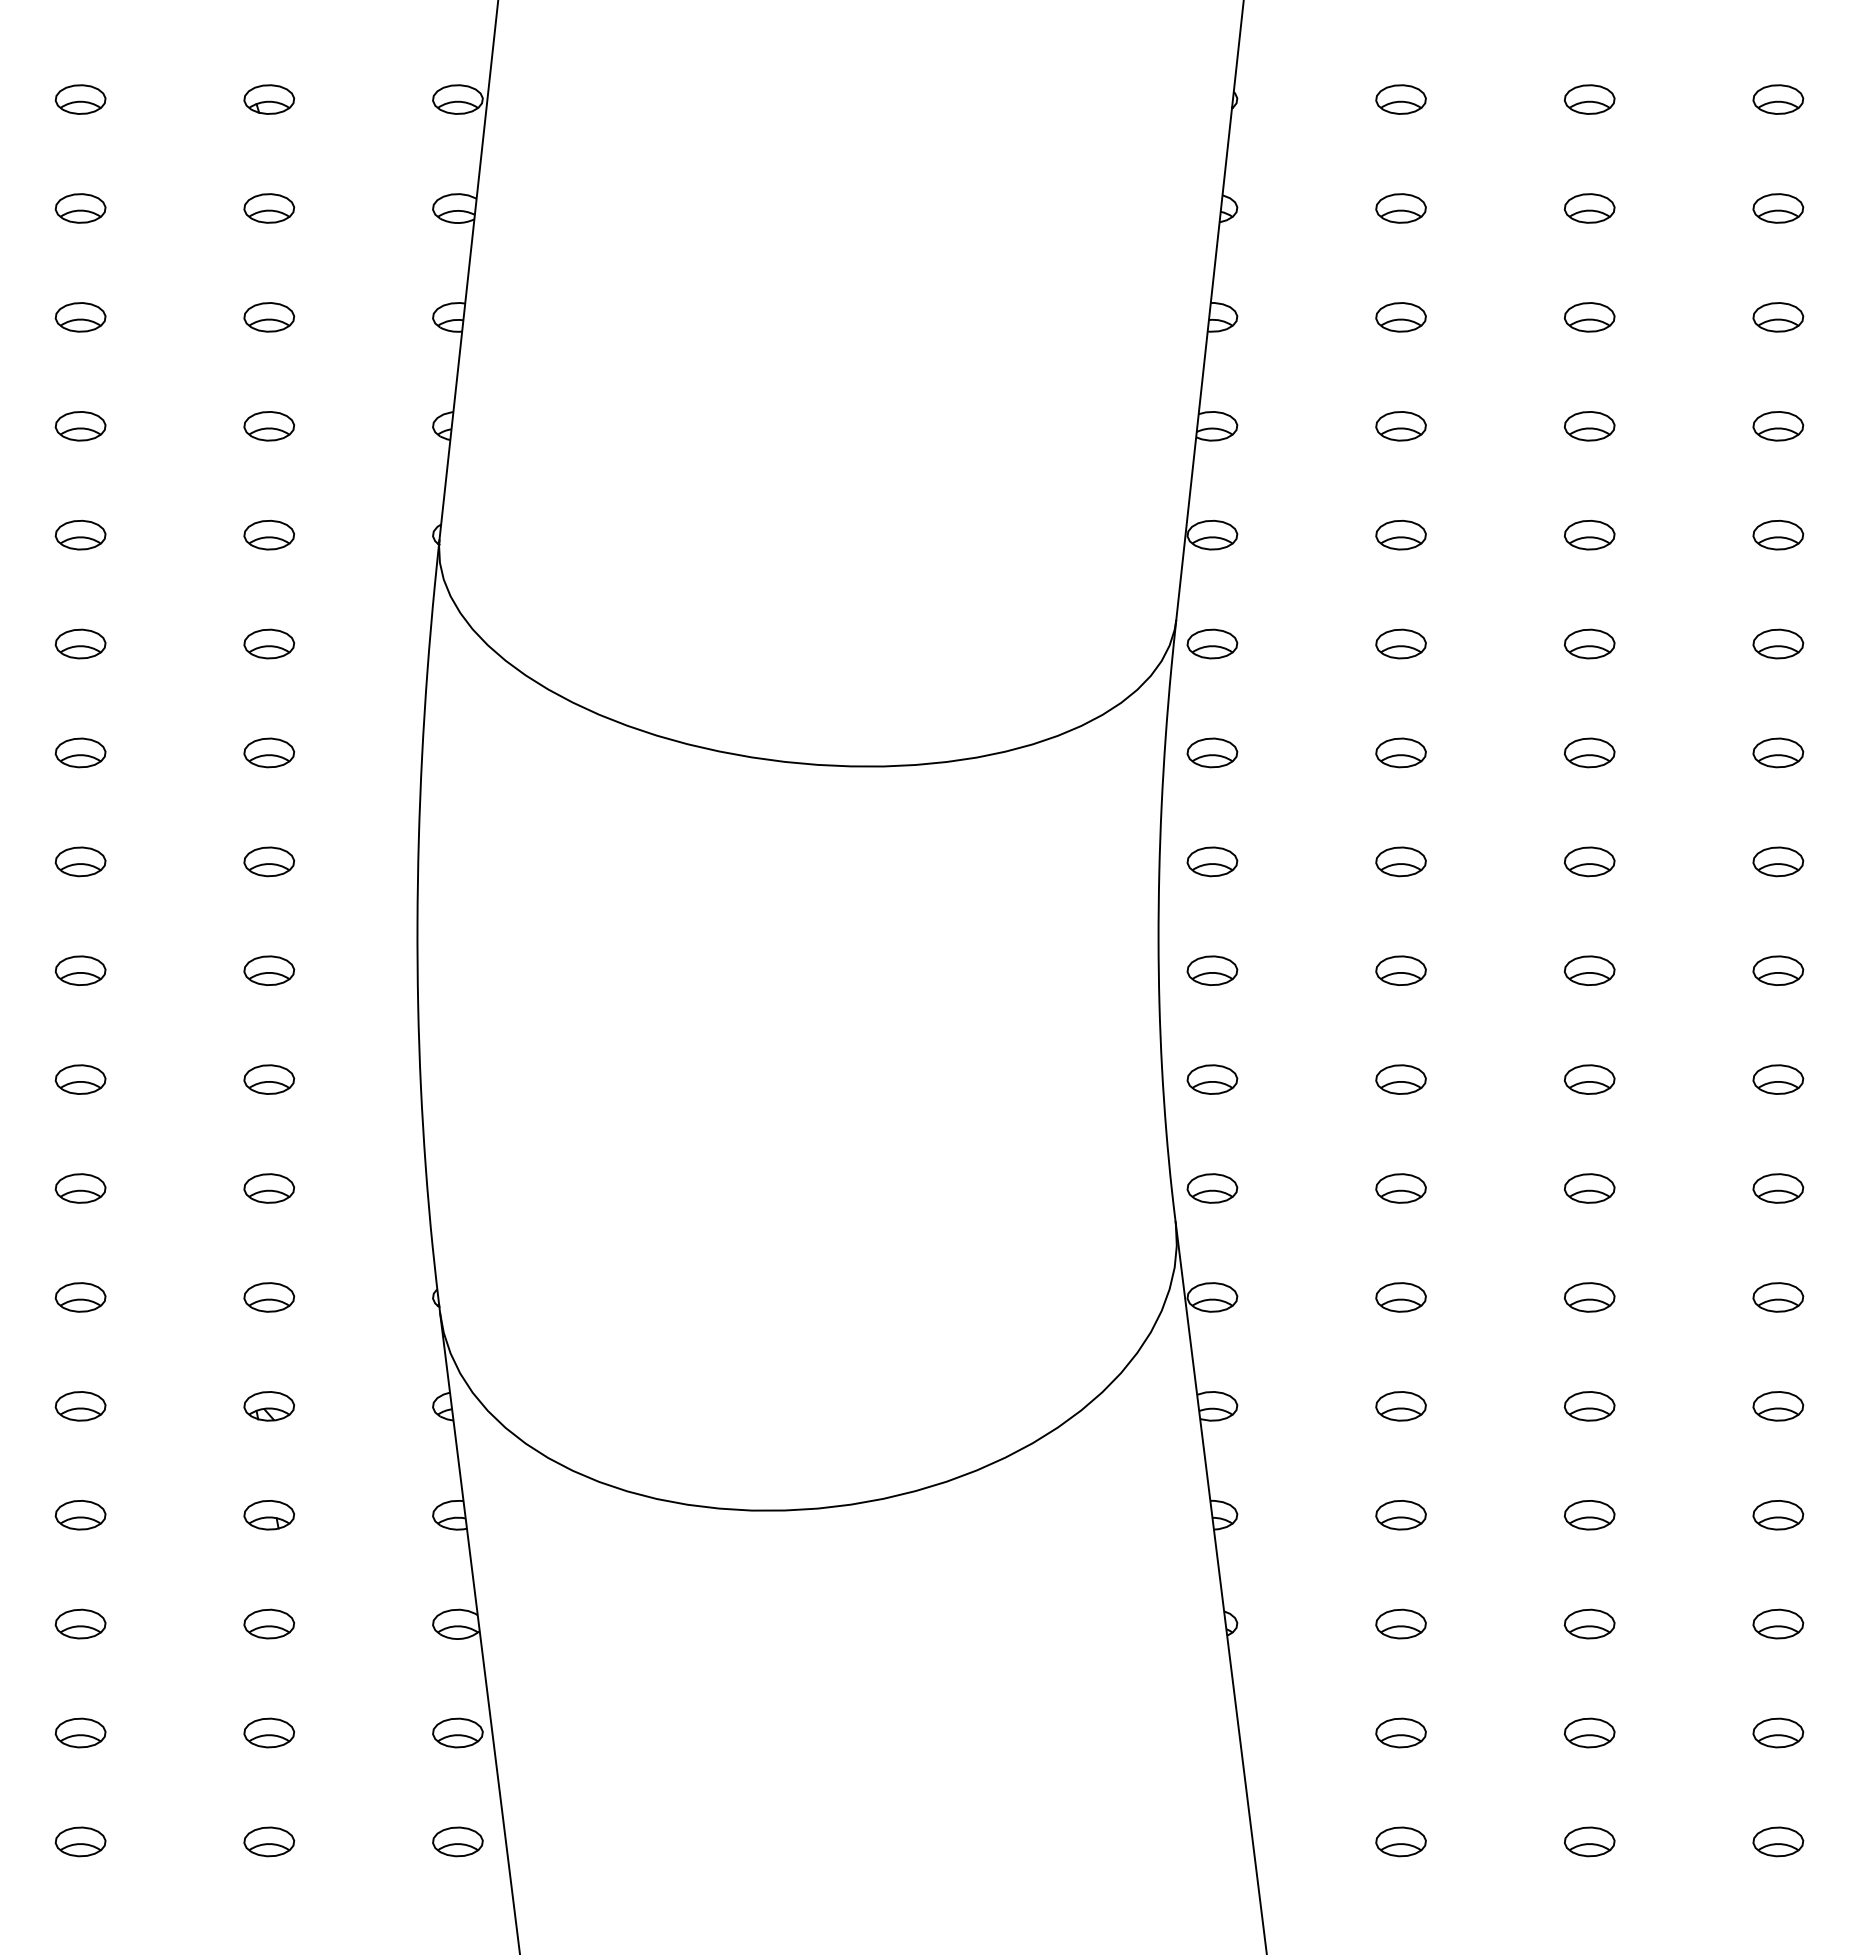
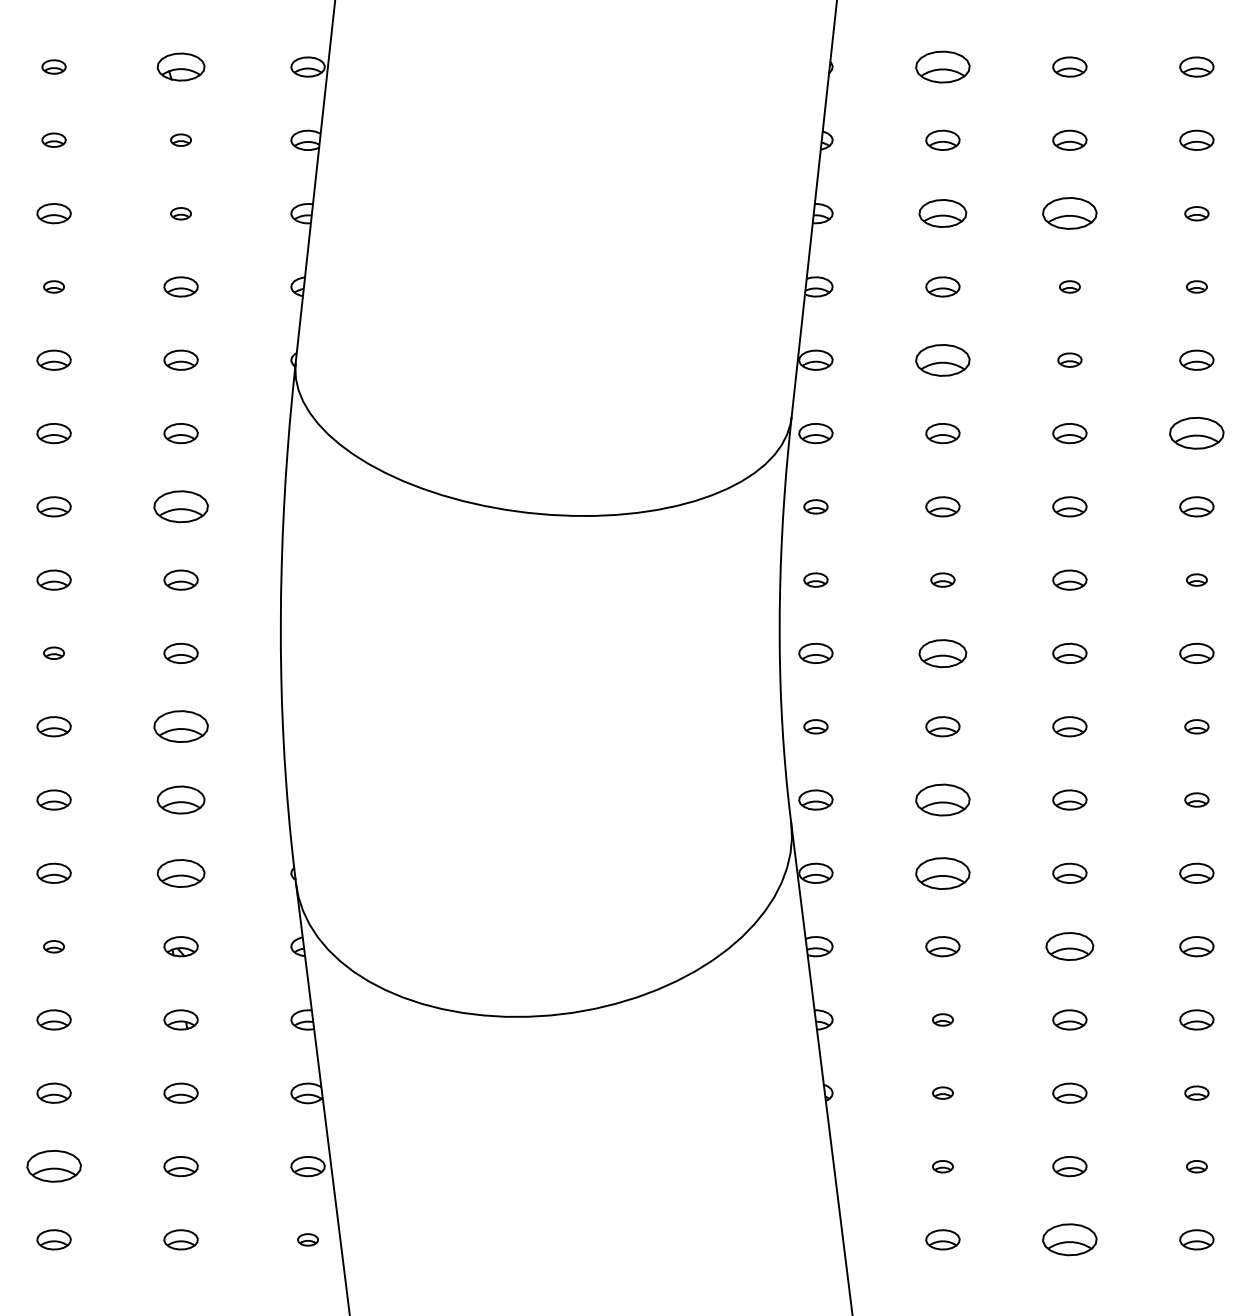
part: (79, 98) -> (53, 66), size x0.7
part: (268, 98) -> (180, 66), size x1.4
part: (1400, 98) -> (942, 66), size x1.6
part: (79, 207) -> (53, 139), size x0.7
part: (268, 207) -> (180, 139), size x0.6
part: (268, 317) -> (180, 213), size x0.6
part: (1400, 317) -> (942, 213), size x1.4
part: (1589, 317) -> (1069, 213), size x1.6
part: (1777, 317) -> (1196, 213), size x0.7
part: (79, 425) -> (53, 286), size x0.6
part: (1589, 425) -> (1069, 286), size x0.6
part: (1777, 425) -> (1196, 286), size x0.6
part: (1400, 534) -> (942, 359), size x1.6
part: (1589, 534) -> (1069, 359), size x0.7
part: (1777, 643) -> (1196, 433), size x1.6
part: (268, 752) -> (180, 506), size x1.6
part: (1211, 752) -> (815, 506), size x0.7
part: (1211, 860) -> (815, 579), size x0.7
part: (1400, 860) -> (942, 579), size x0.7
part: (1777, 860) -> (1196, 579), size x0.6
part: (79, 969) -> (53, 652), size x0.6
part: (1400, 969) -> (942, 652), size x1.4
part: (268, 1079) -> (180, 726), size x1.6
part: (1211, 1079) -> (815, 726), size x0.7
part: (1777, 1079) -> (1196, 726), size x0.7
part: (268, 1187) -> (180, 799), size x1.4
part: (1400, 1187) -> (942, 799), size x1.6
part: (1777, 1187) -> (1196, 799), size x0.7
part: (268, 1296) -> (180, 872), size x1.4
part: (1400, 1296) -> (942, 872), size x1.6
part: (79, 1406) -> (53, 946), size x0.6
part: (1589, 1406) -> (1069, 946), size x1.4
part: (1400, 1514) -> (942, 1019), size x0.6
part: (1400, 1622) -> (942, 1092), size x0.6
part: (1777, 1622) -> (1196, 1092), size x0.7
part: (79, 1732) -> (53, 1166), size x1.6
part: (1400, 1732) -> (942, 1166), size x0.6
part: (1777, 1732) -> (1196, 1166), size x0.6
part: (457, 1841) -> (307, 1239), size x0.6
part: (1589, 1841) -> (1069, 1239), size x1.6

